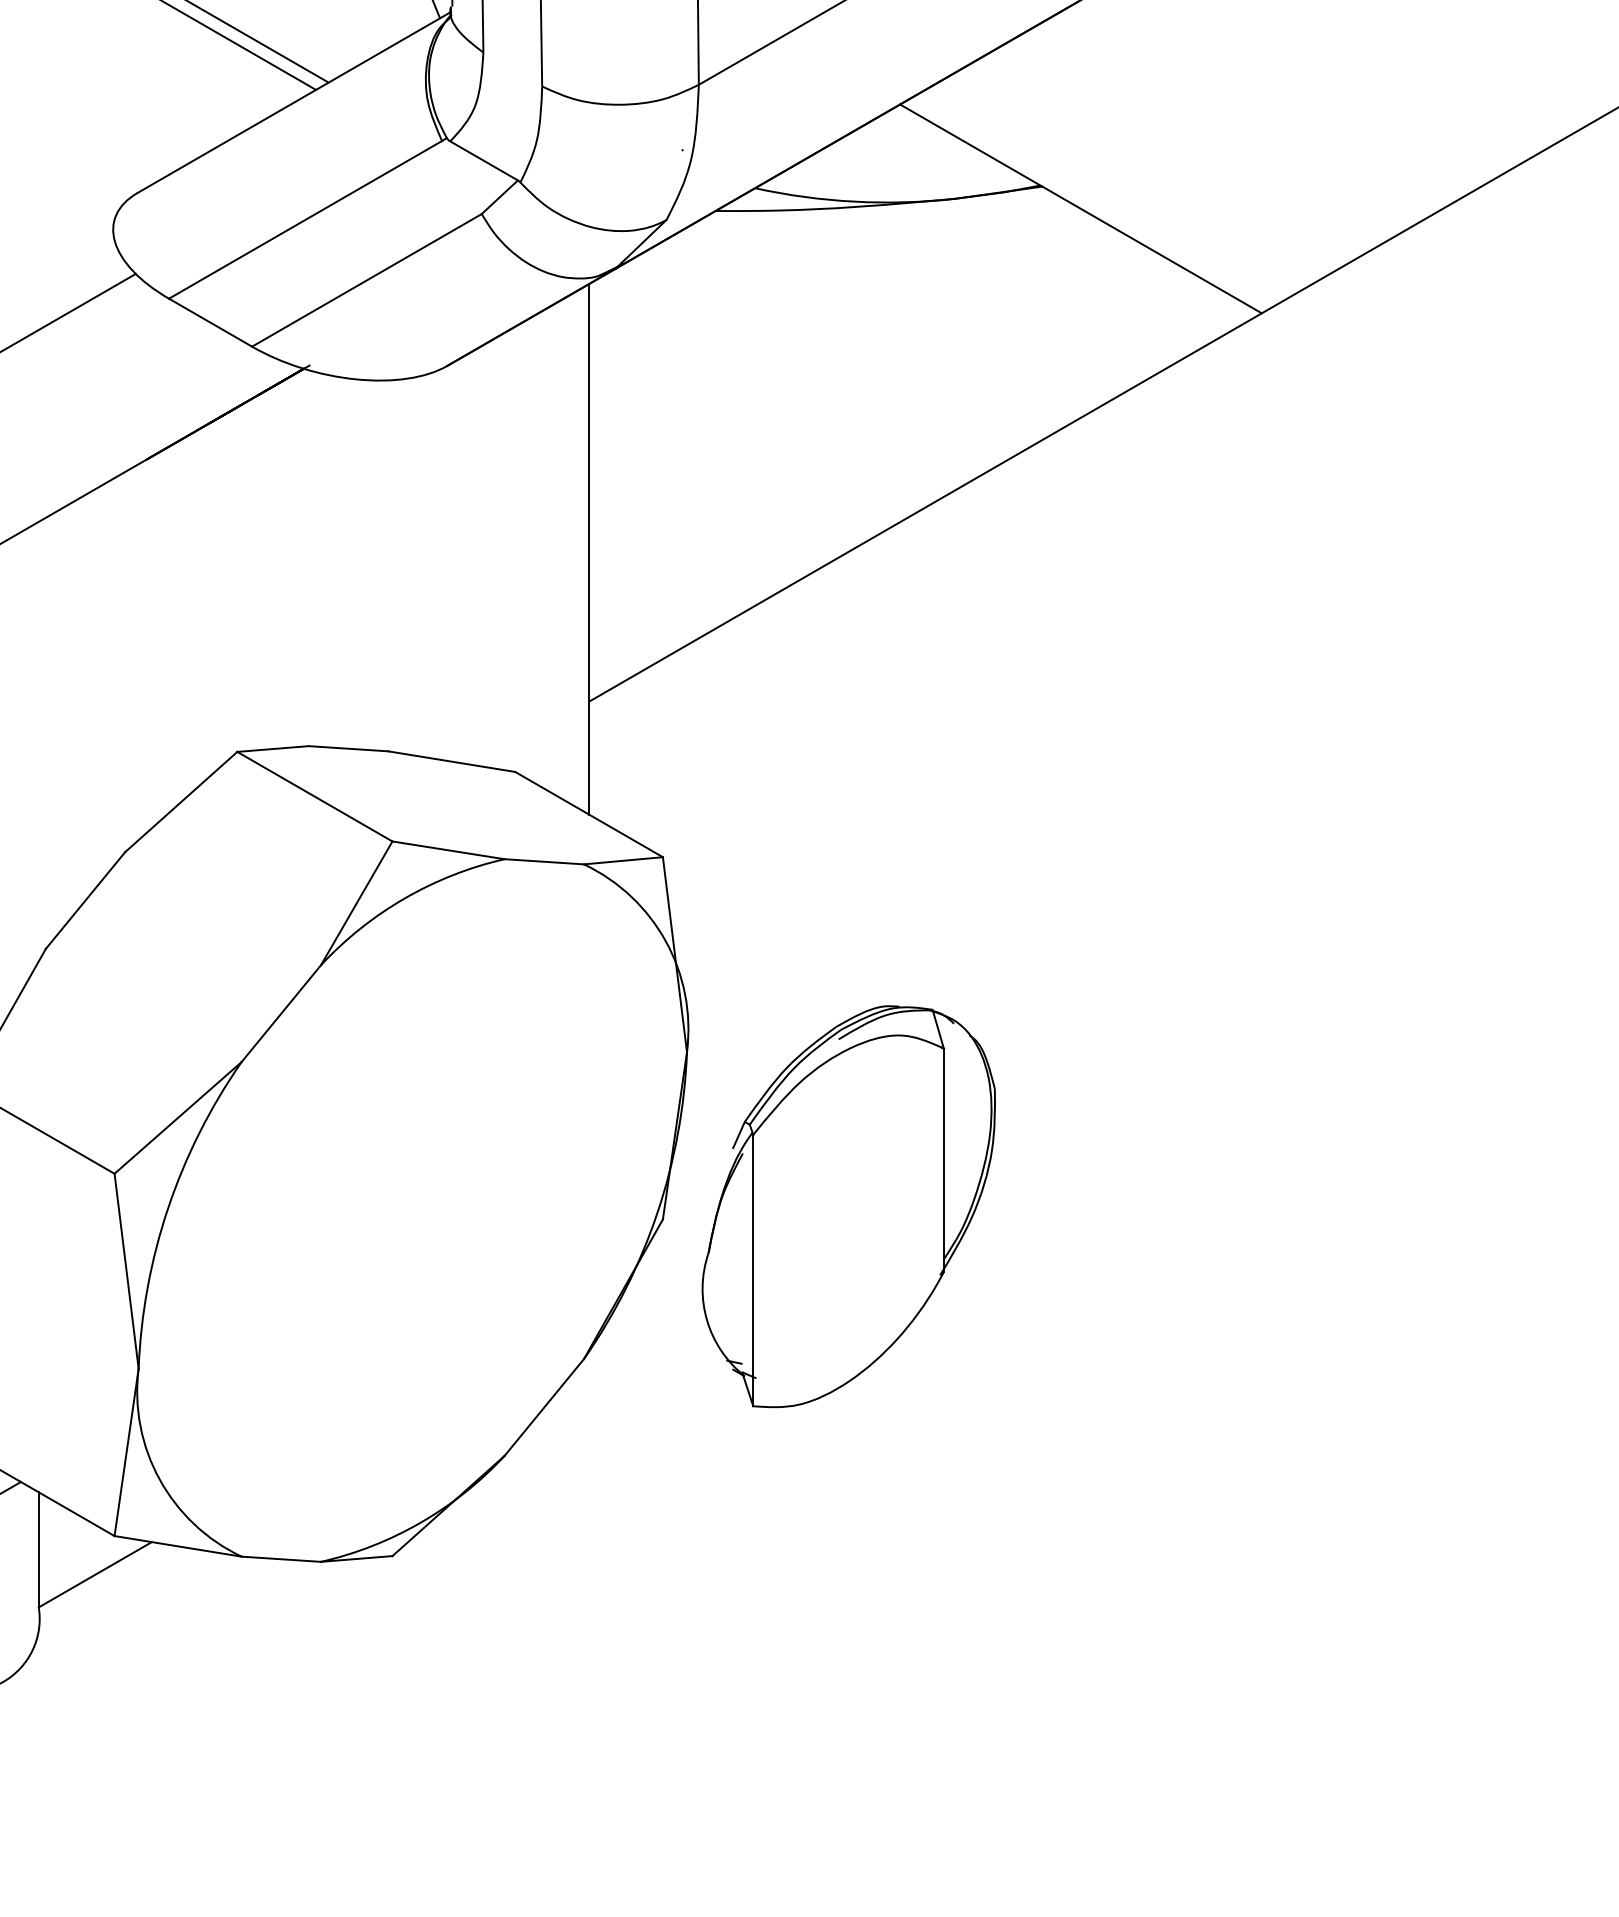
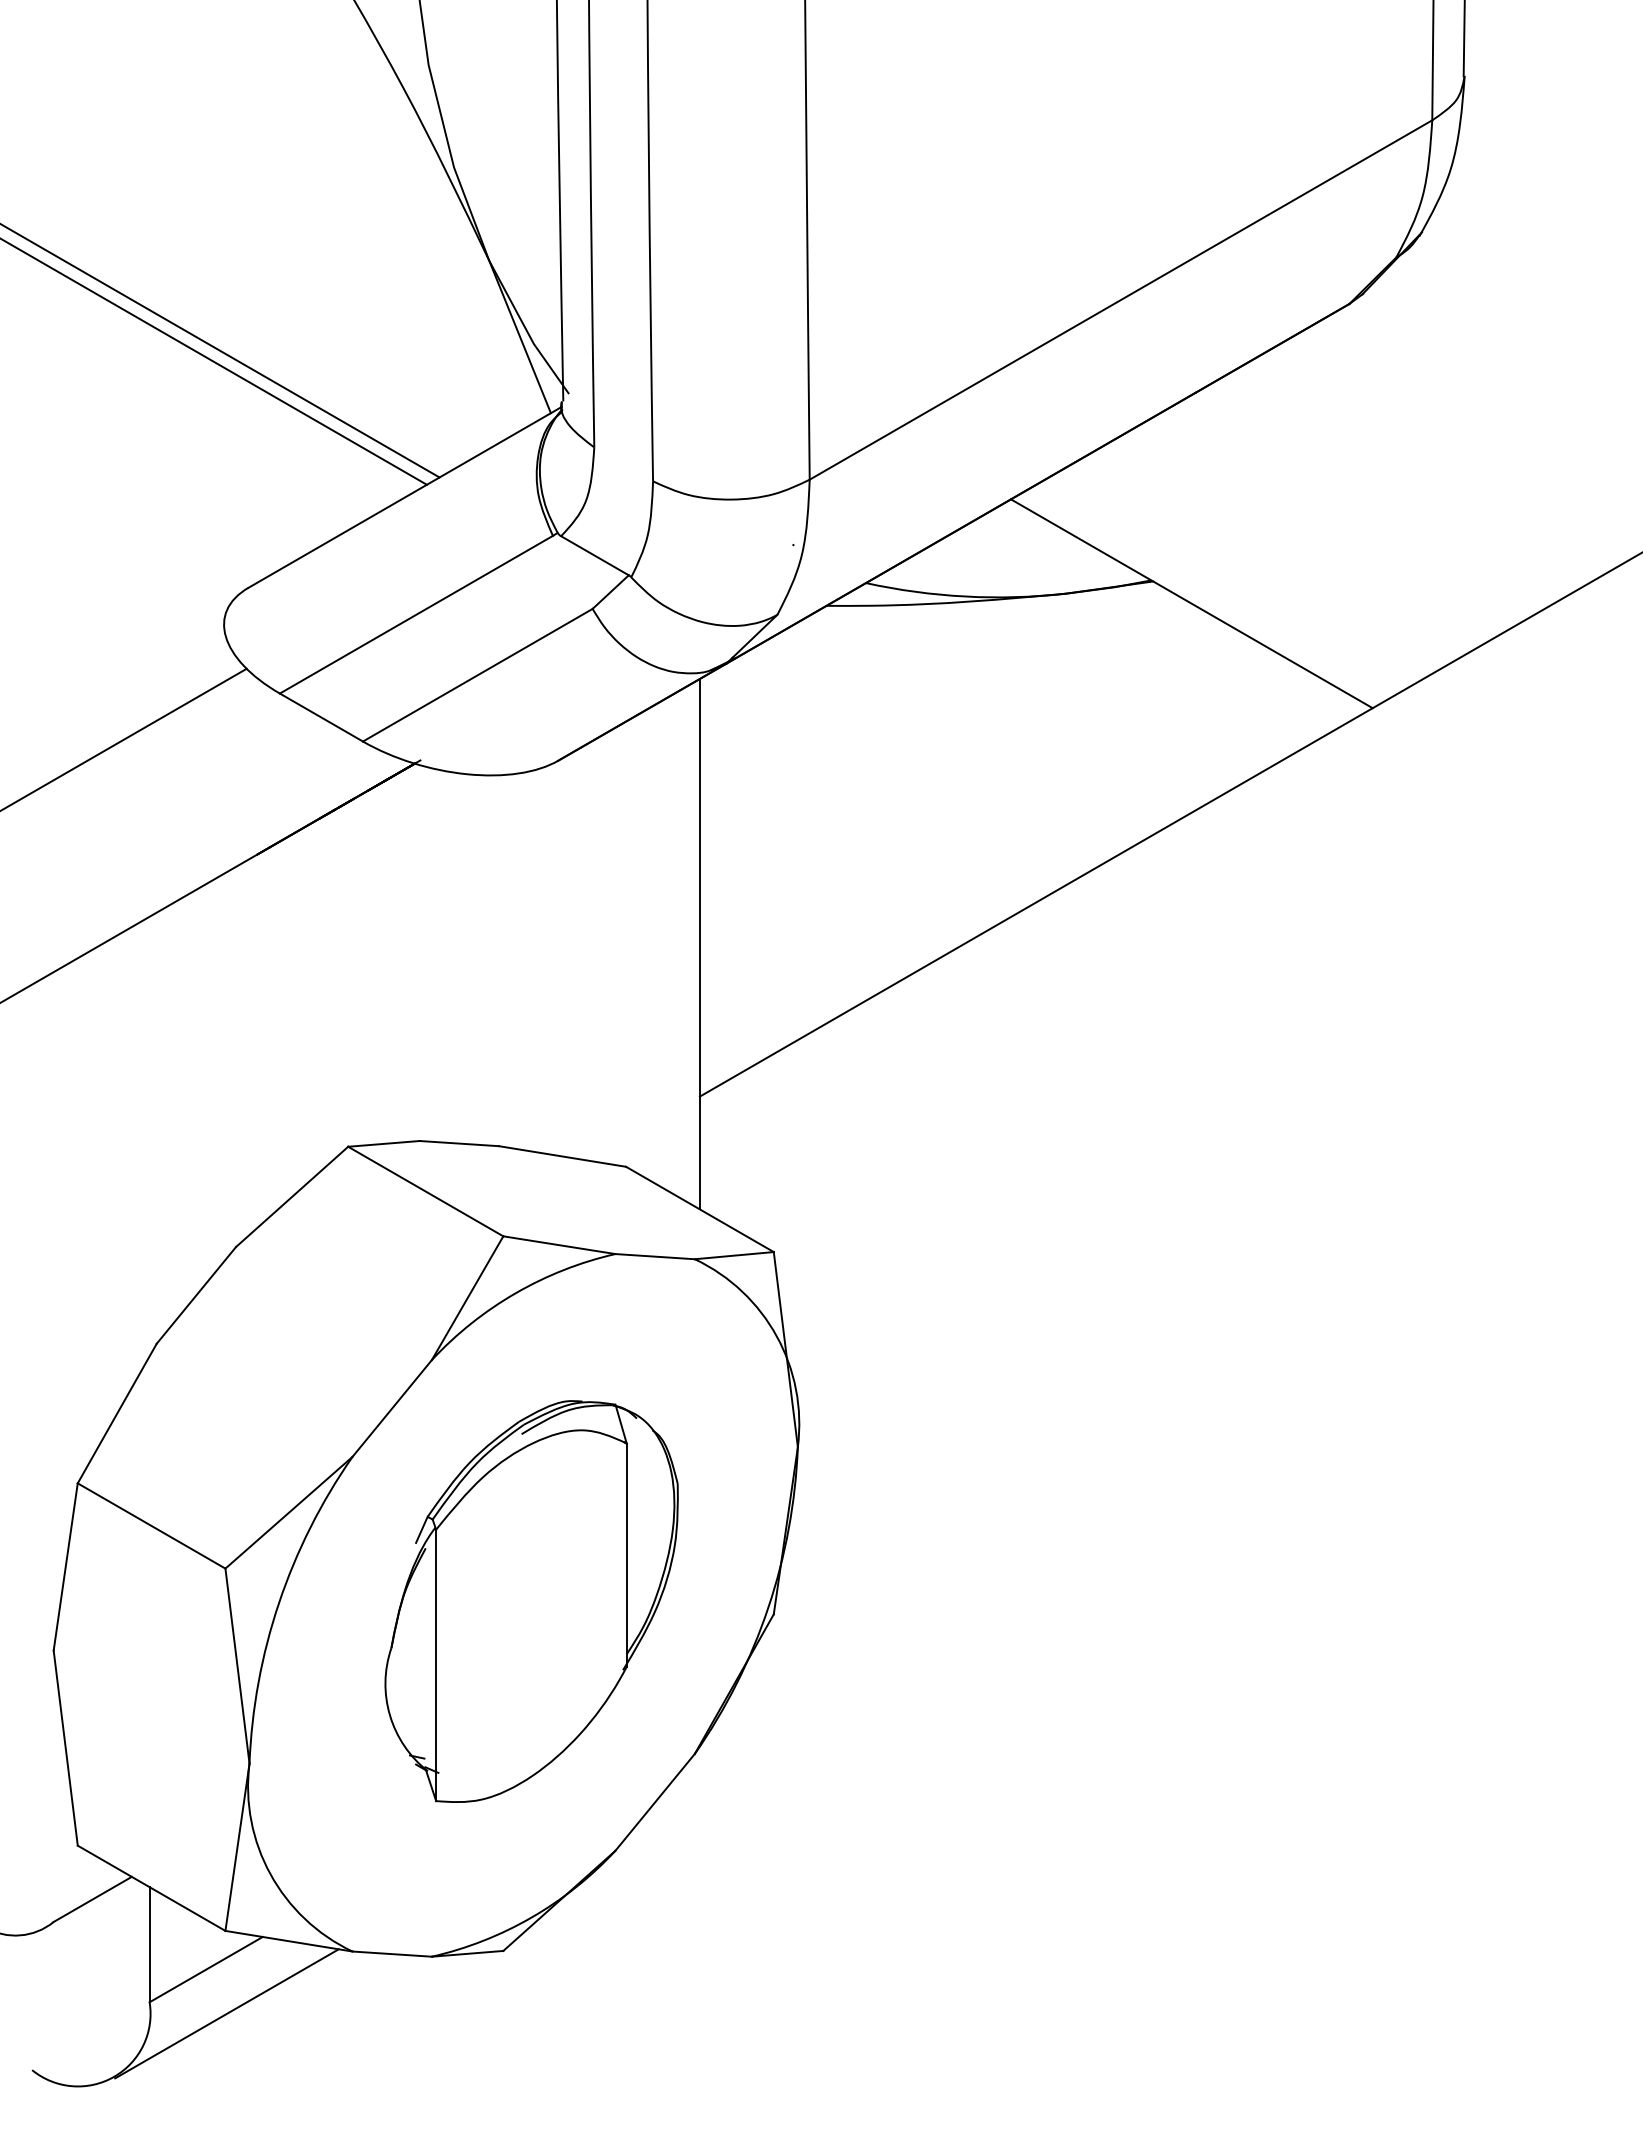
part: (848, 1206) -> (531, 1601), moved
line: (115, 1618) -> (226, 2013), added

